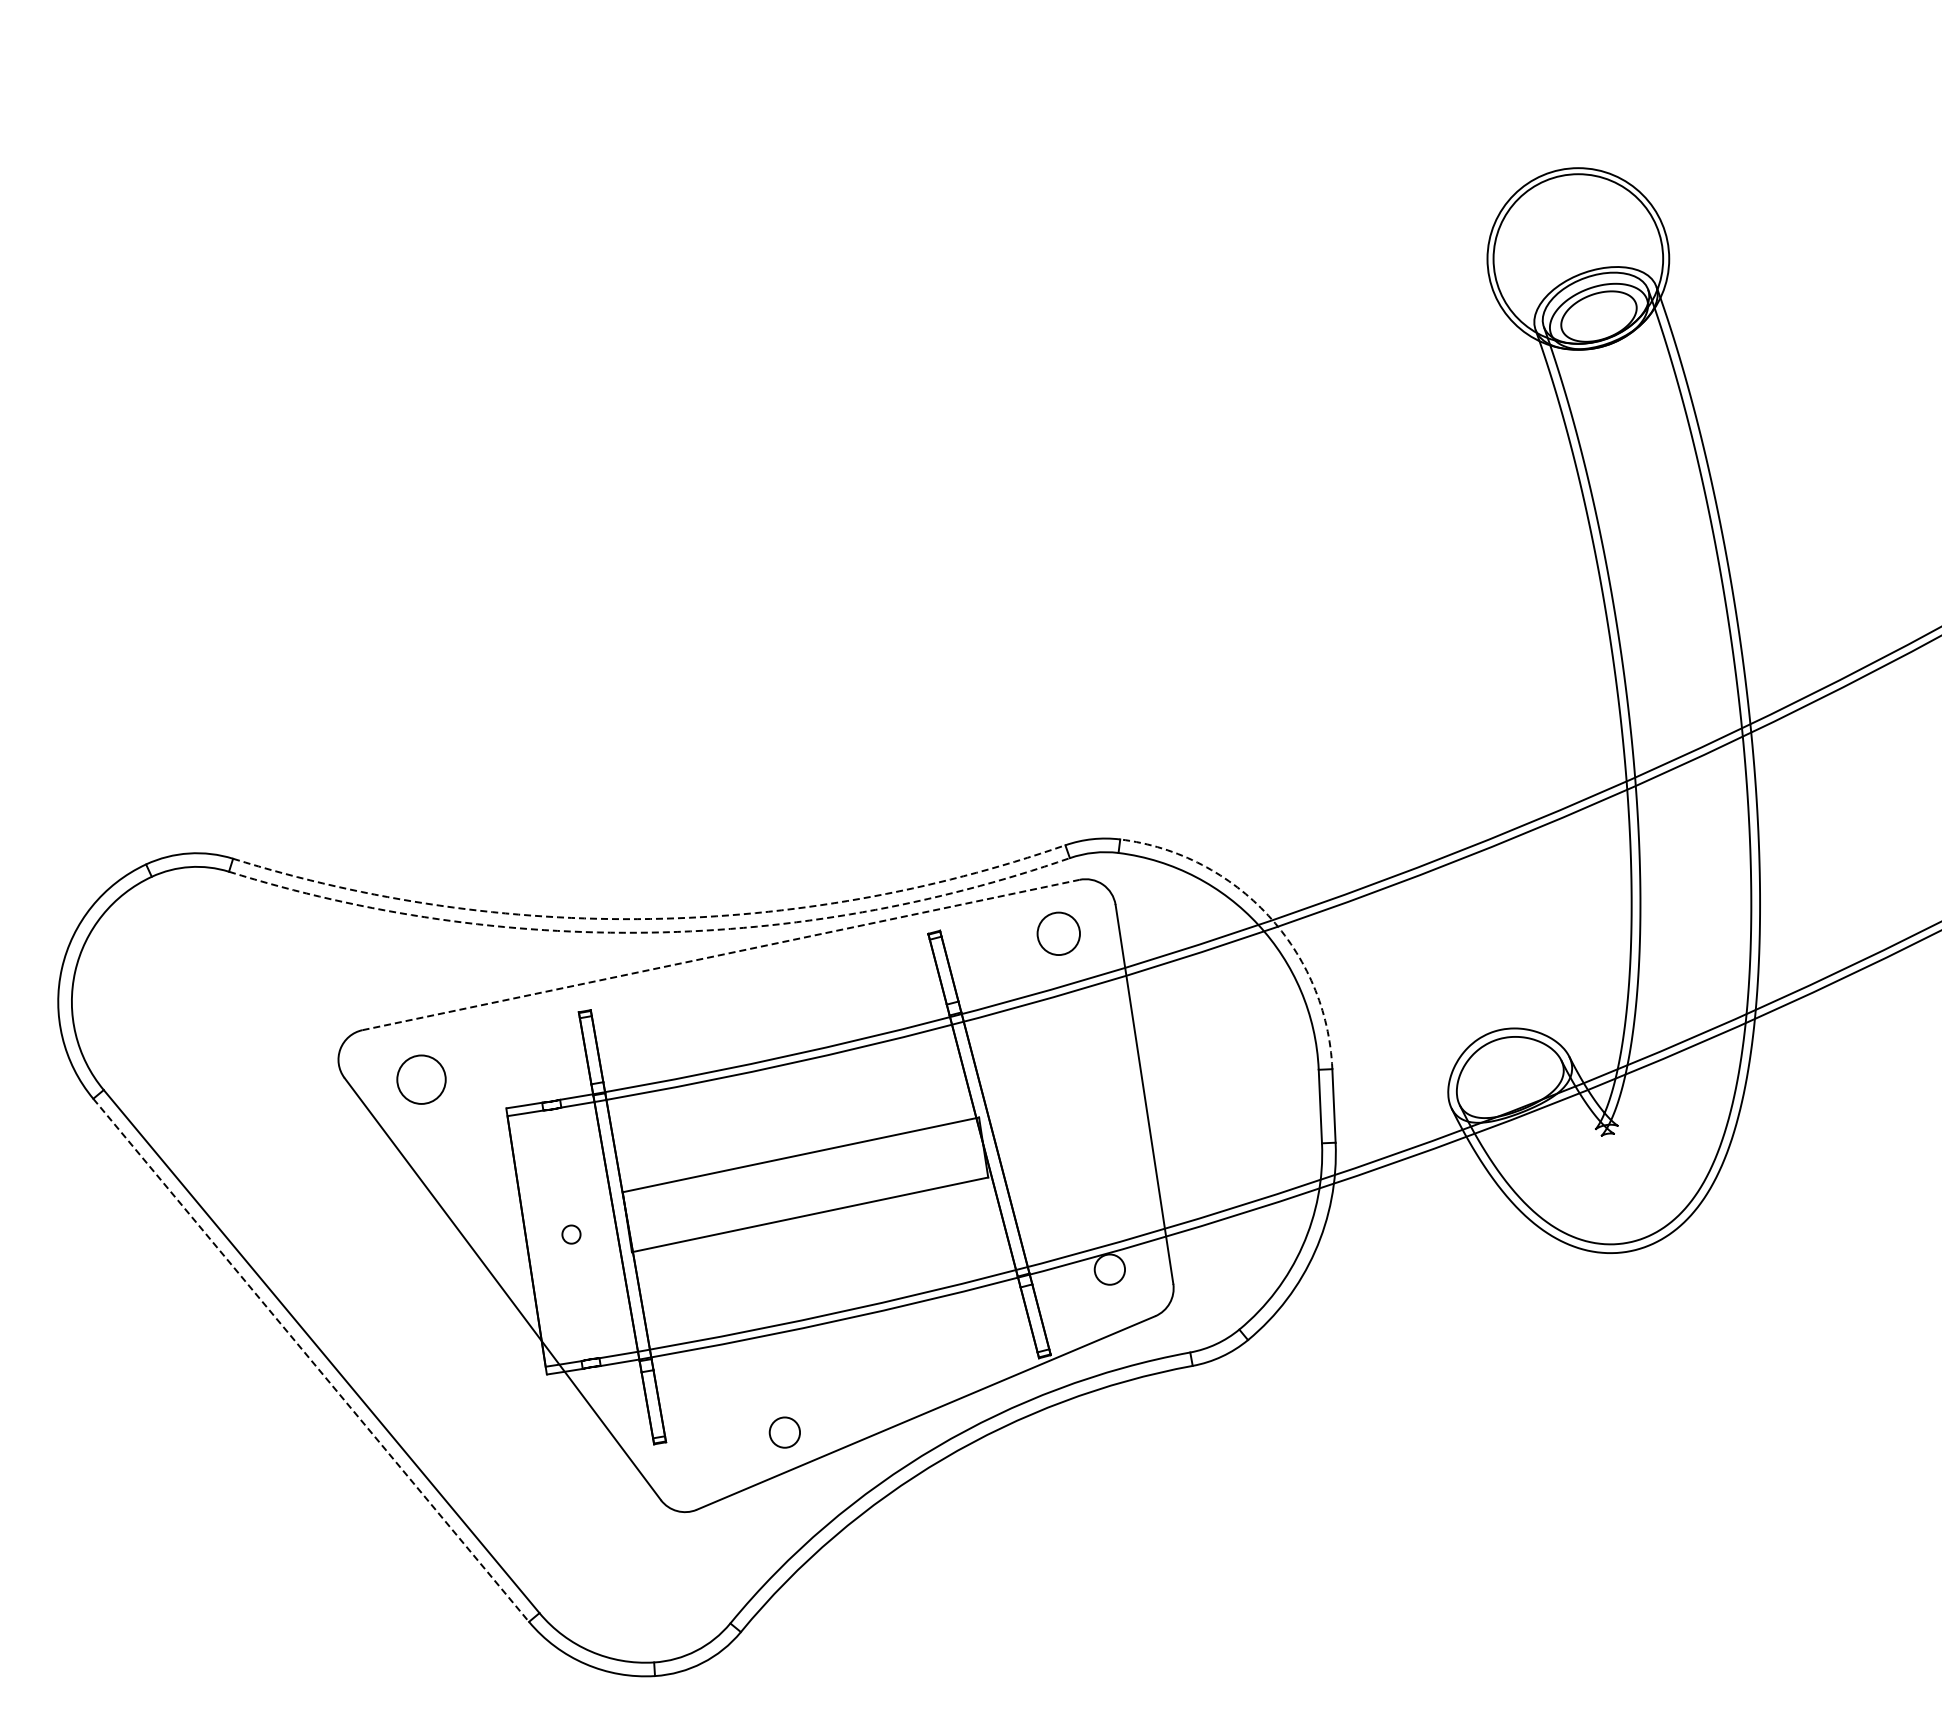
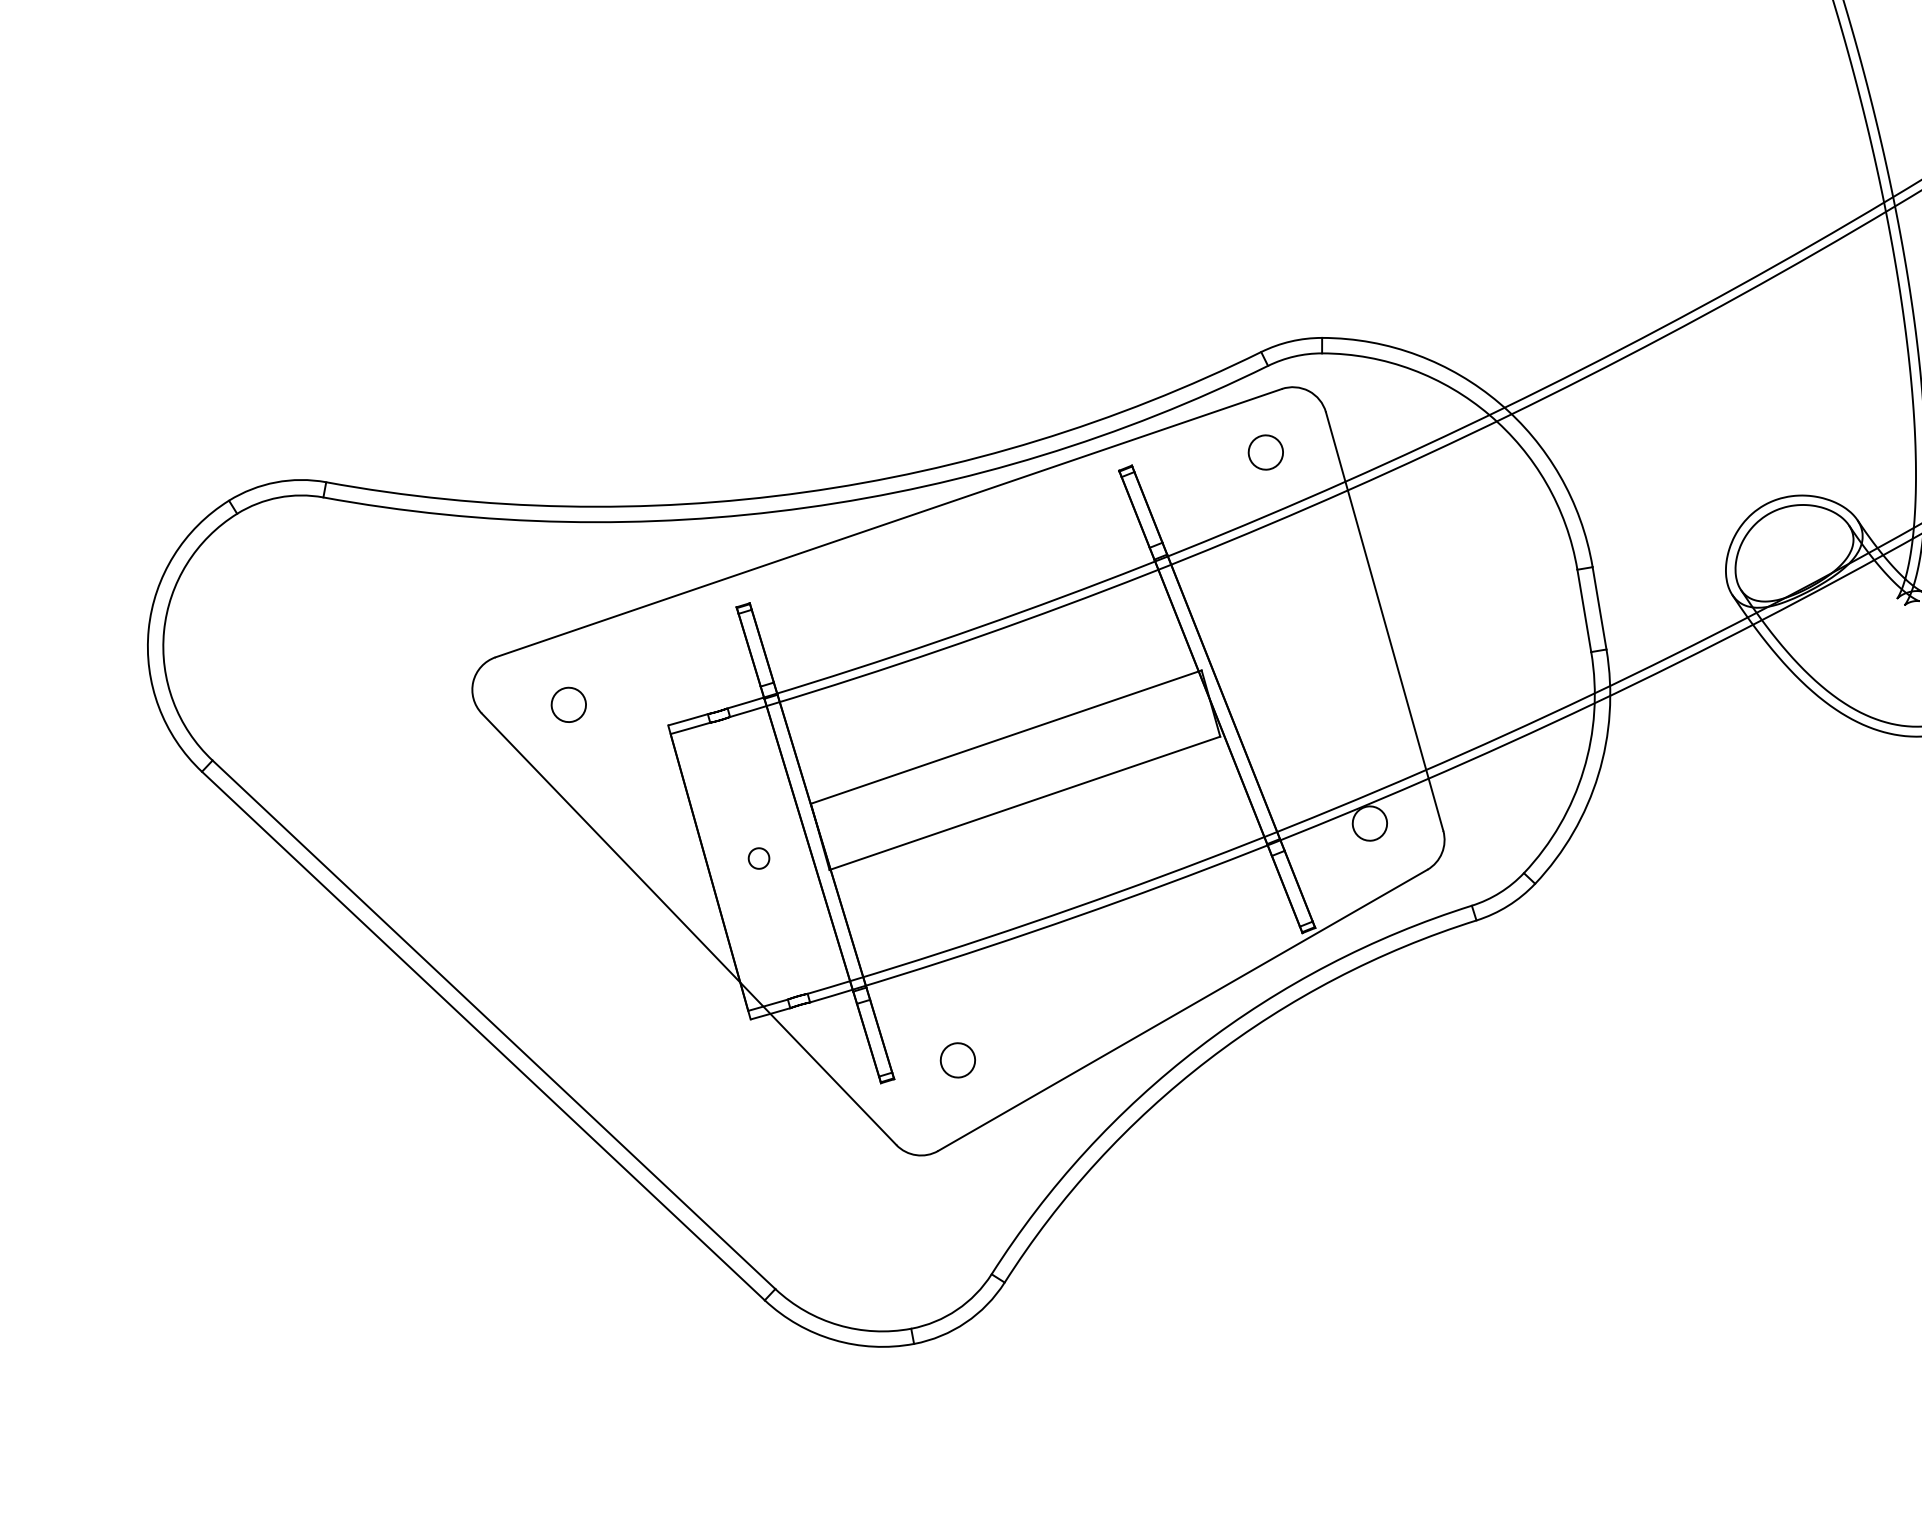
arc: (1268, 915) -> (1499, 403), dashed -> solid
arc: (650, 919) -> (804, 492), dashed -> solid
arc: (650, 932) -> (806, 507), dashed -> solid
circle: (1058, 933) -> (1265, 452), size x0.71
line: (721, 954) -> (889, 522), dashed -> solid
circle: (421, 1079) -> (568, 704), size x0.62
line: (311, 1360) -> (483, 1036), dashed -> solid
circle: (784, 1432) -> (957, 1060), moved

